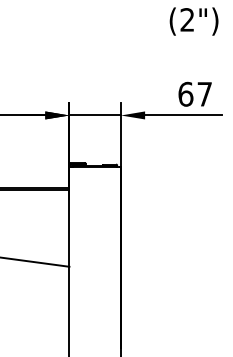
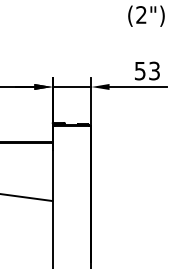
text: (194, 93) -> (146, 70), 67 -> 53

